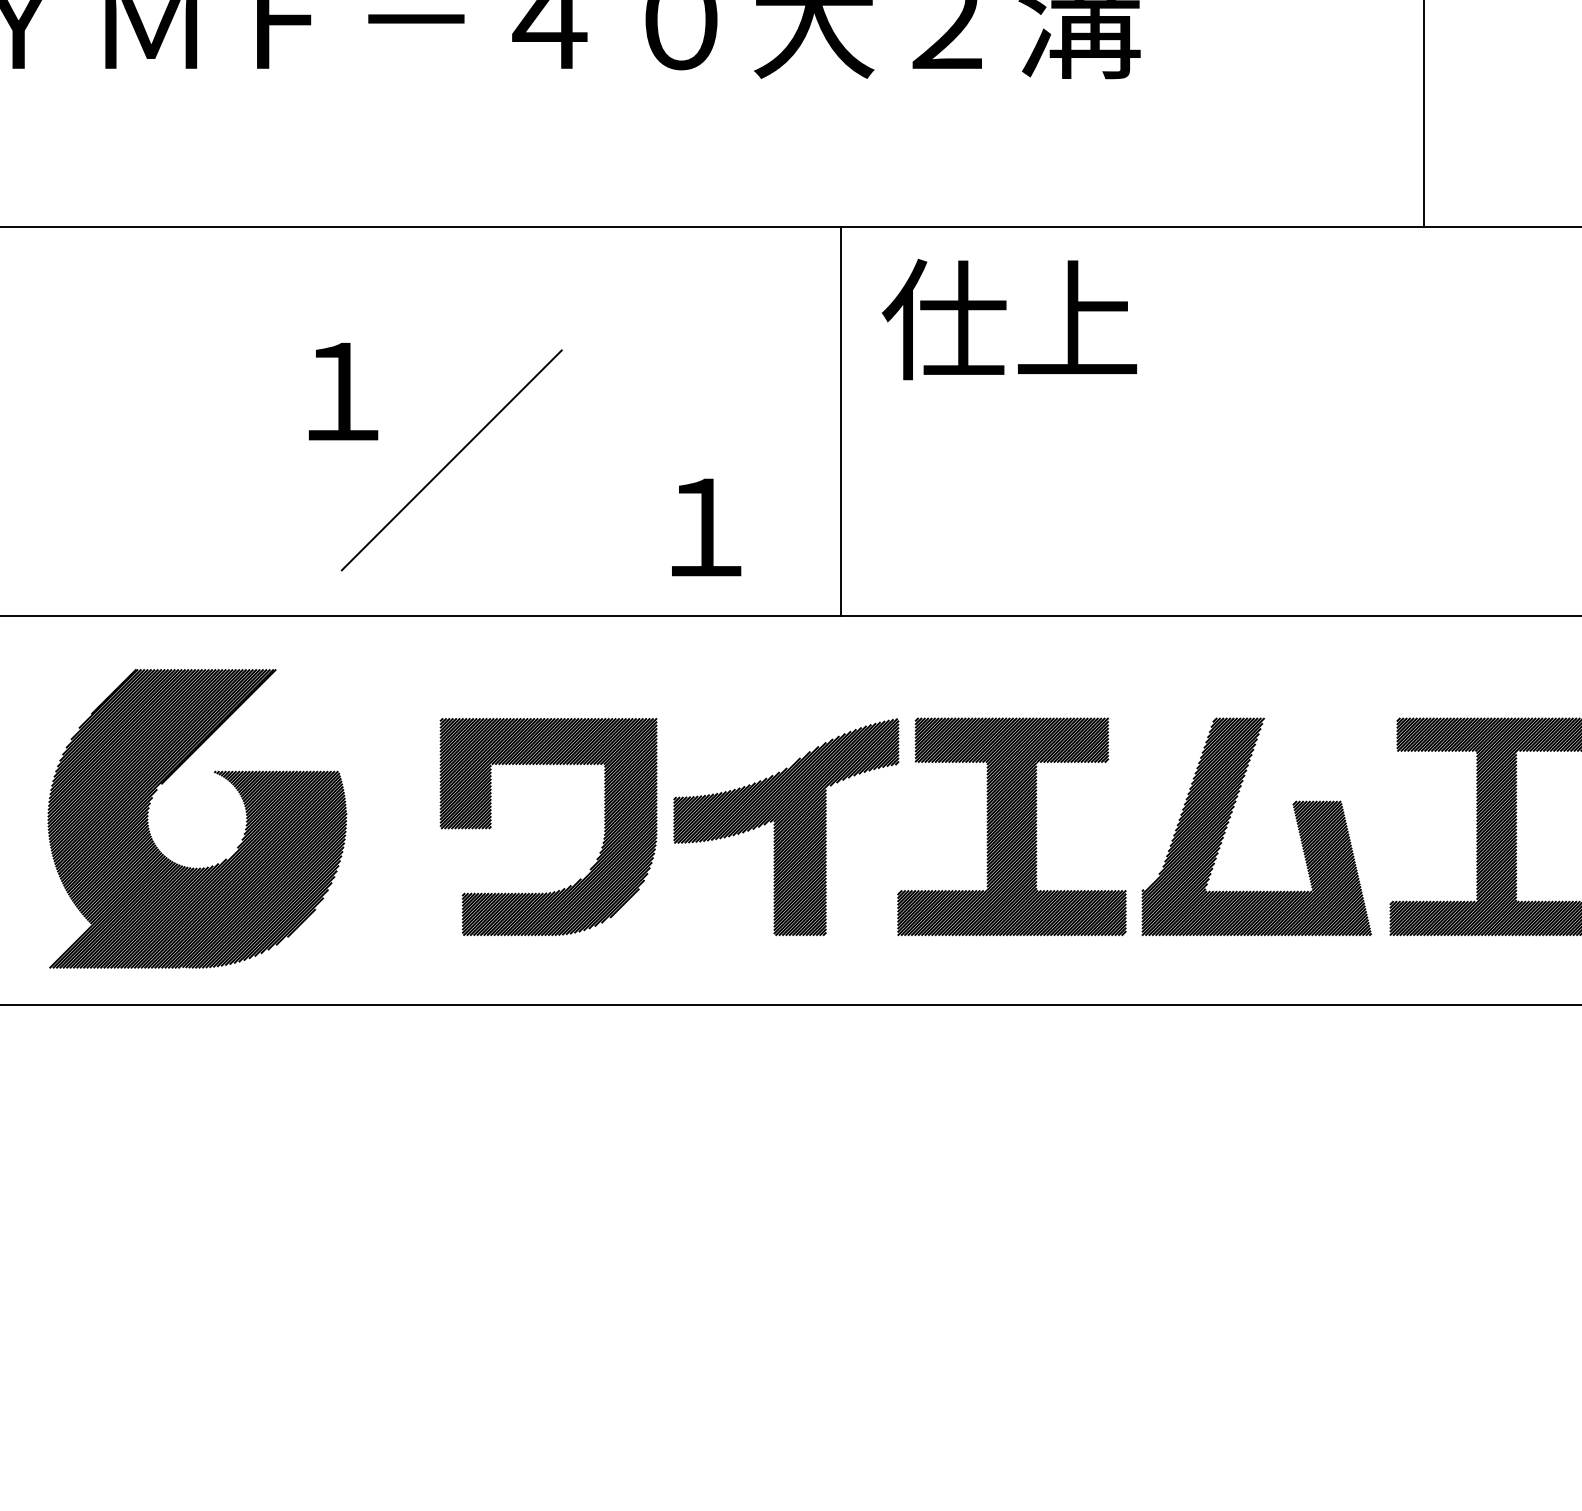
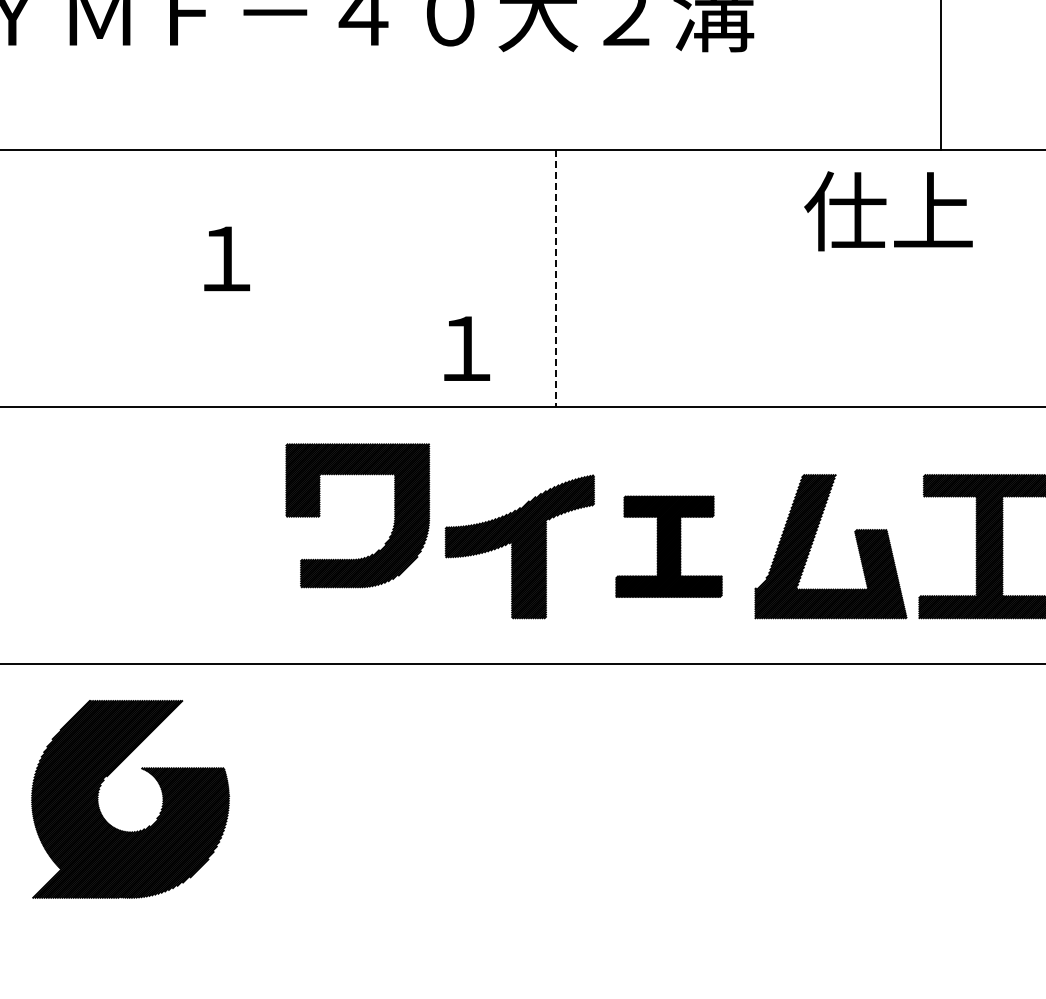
text: (1009, 319) -> (888, 211), moved
line: (840, 422) -> (555, 279), solid -> dashed
line: (451, 460) -> (298, 304), removed
part: (1011, 826) -> (668, 546), size x0.7
part: (150, 828) -> (99, 805), moved
part: (602, 838) -> (393, 523), moved

